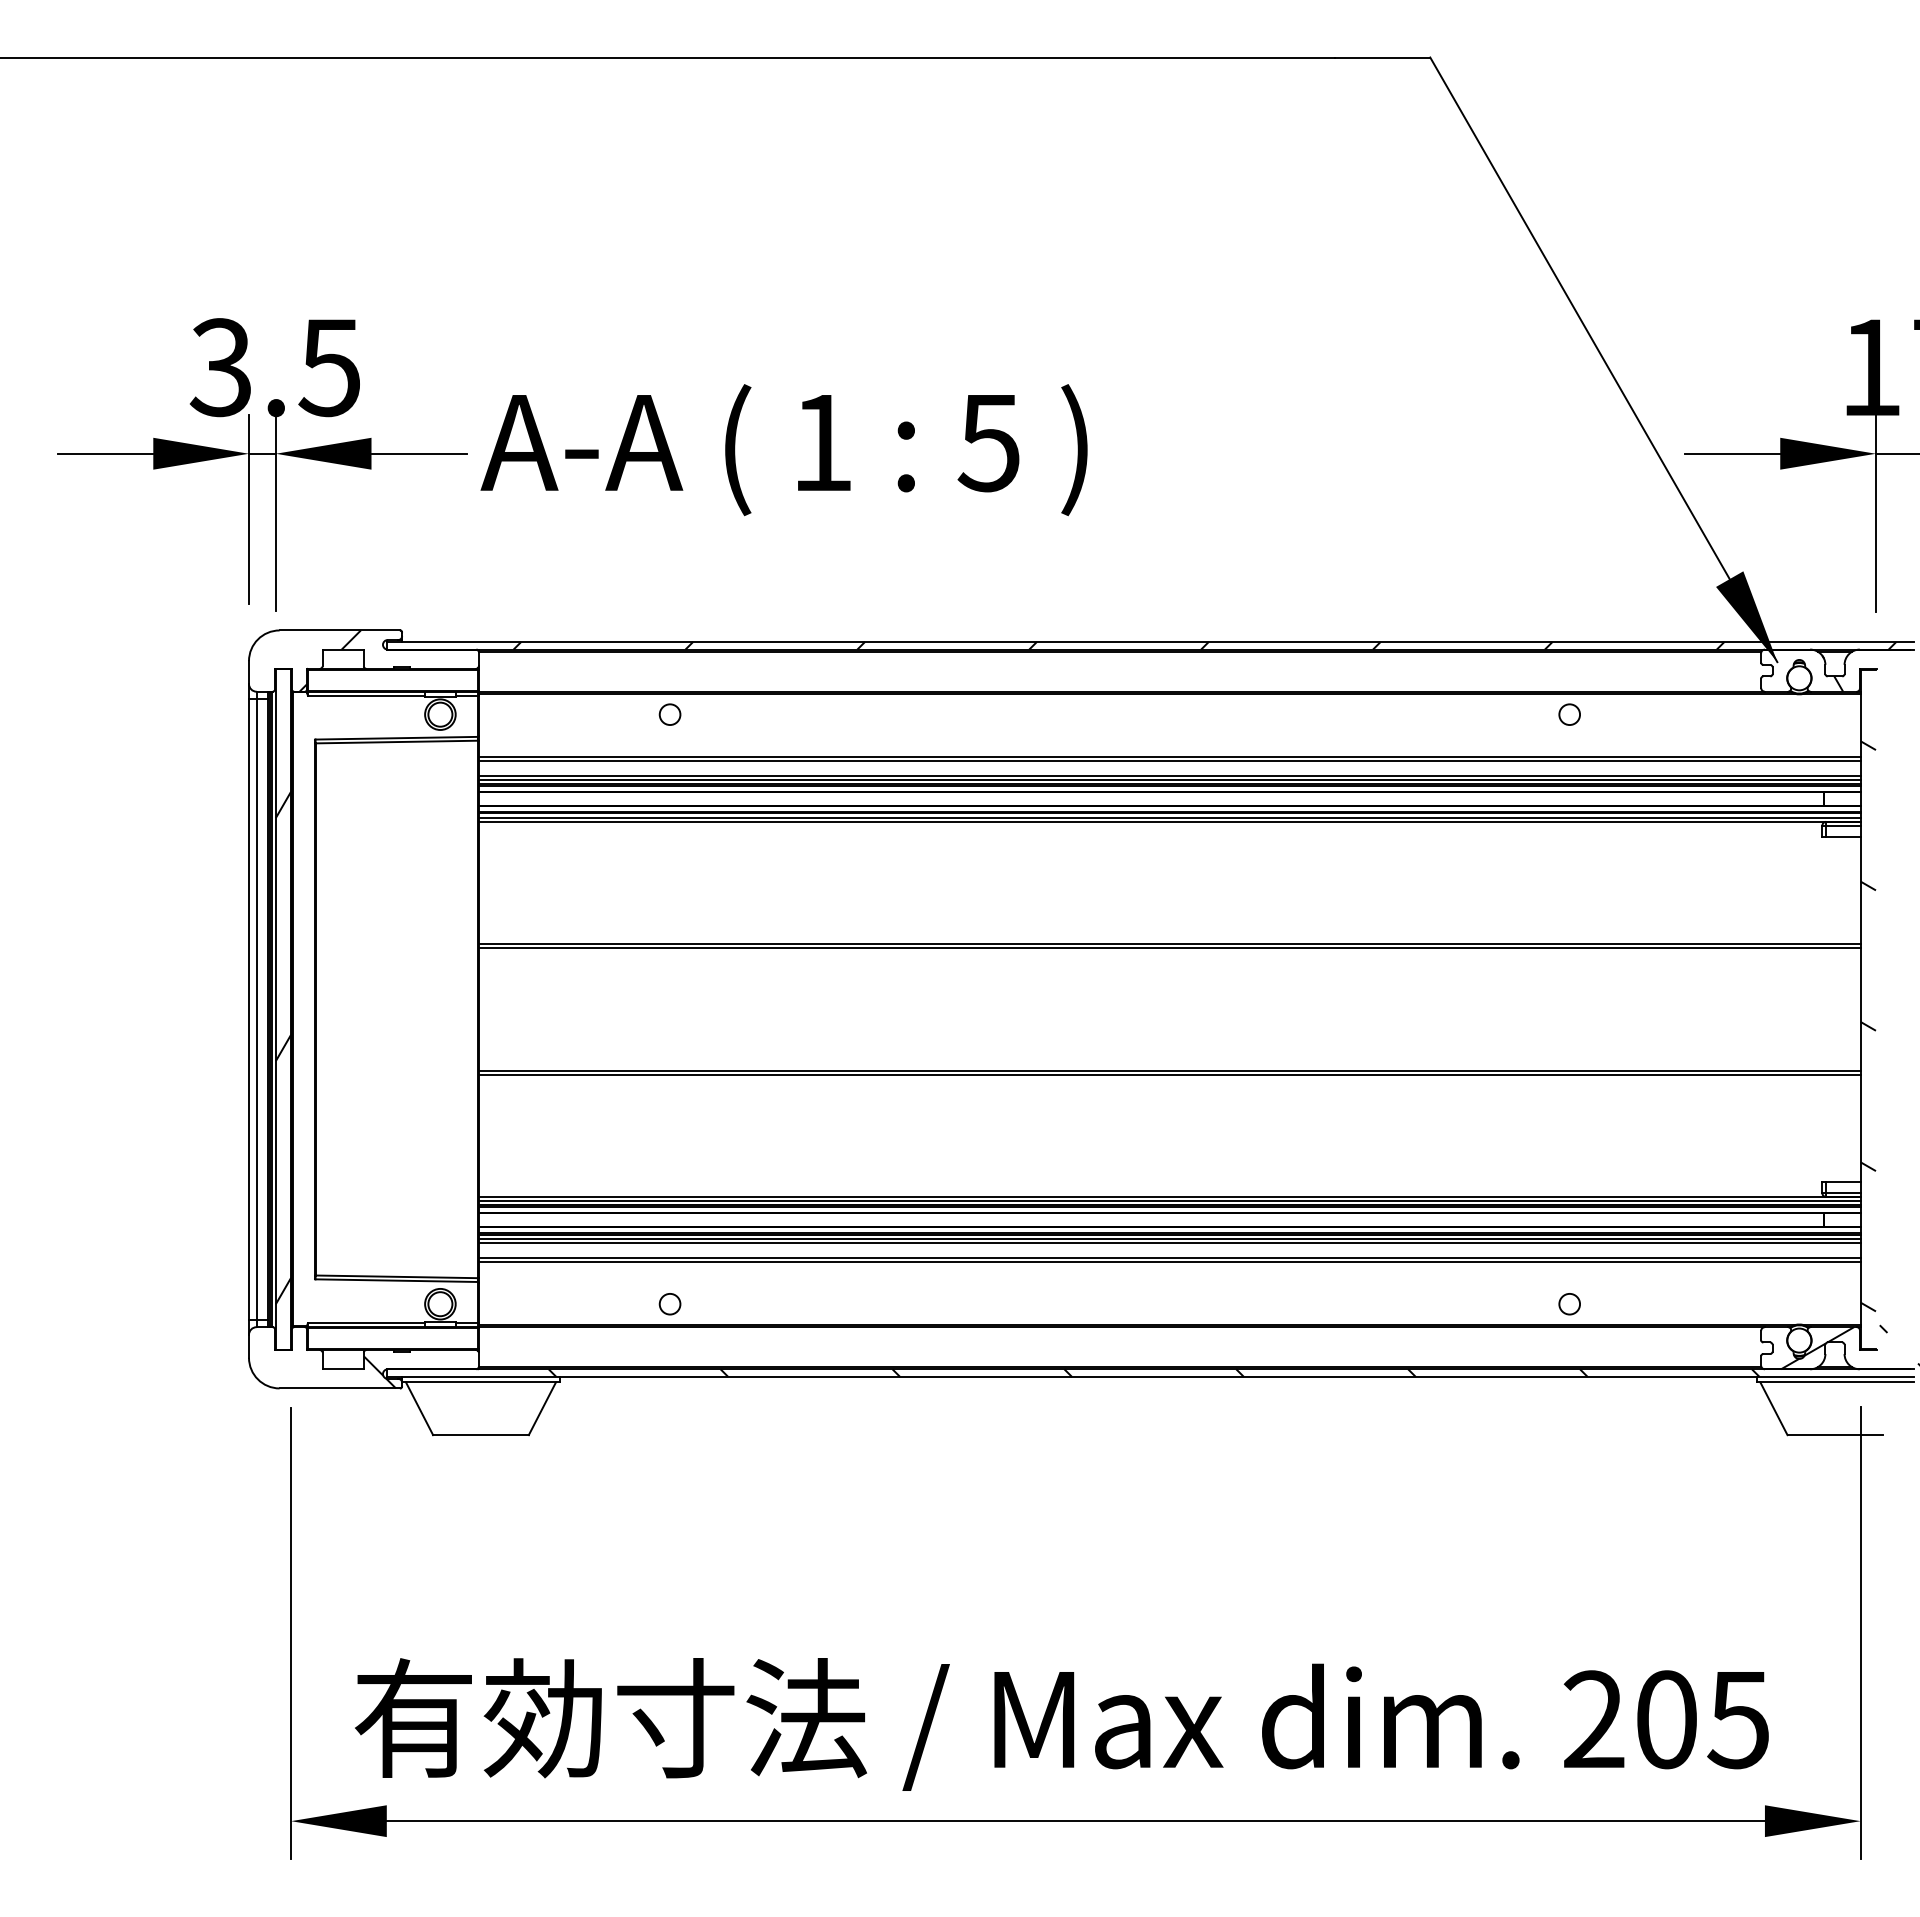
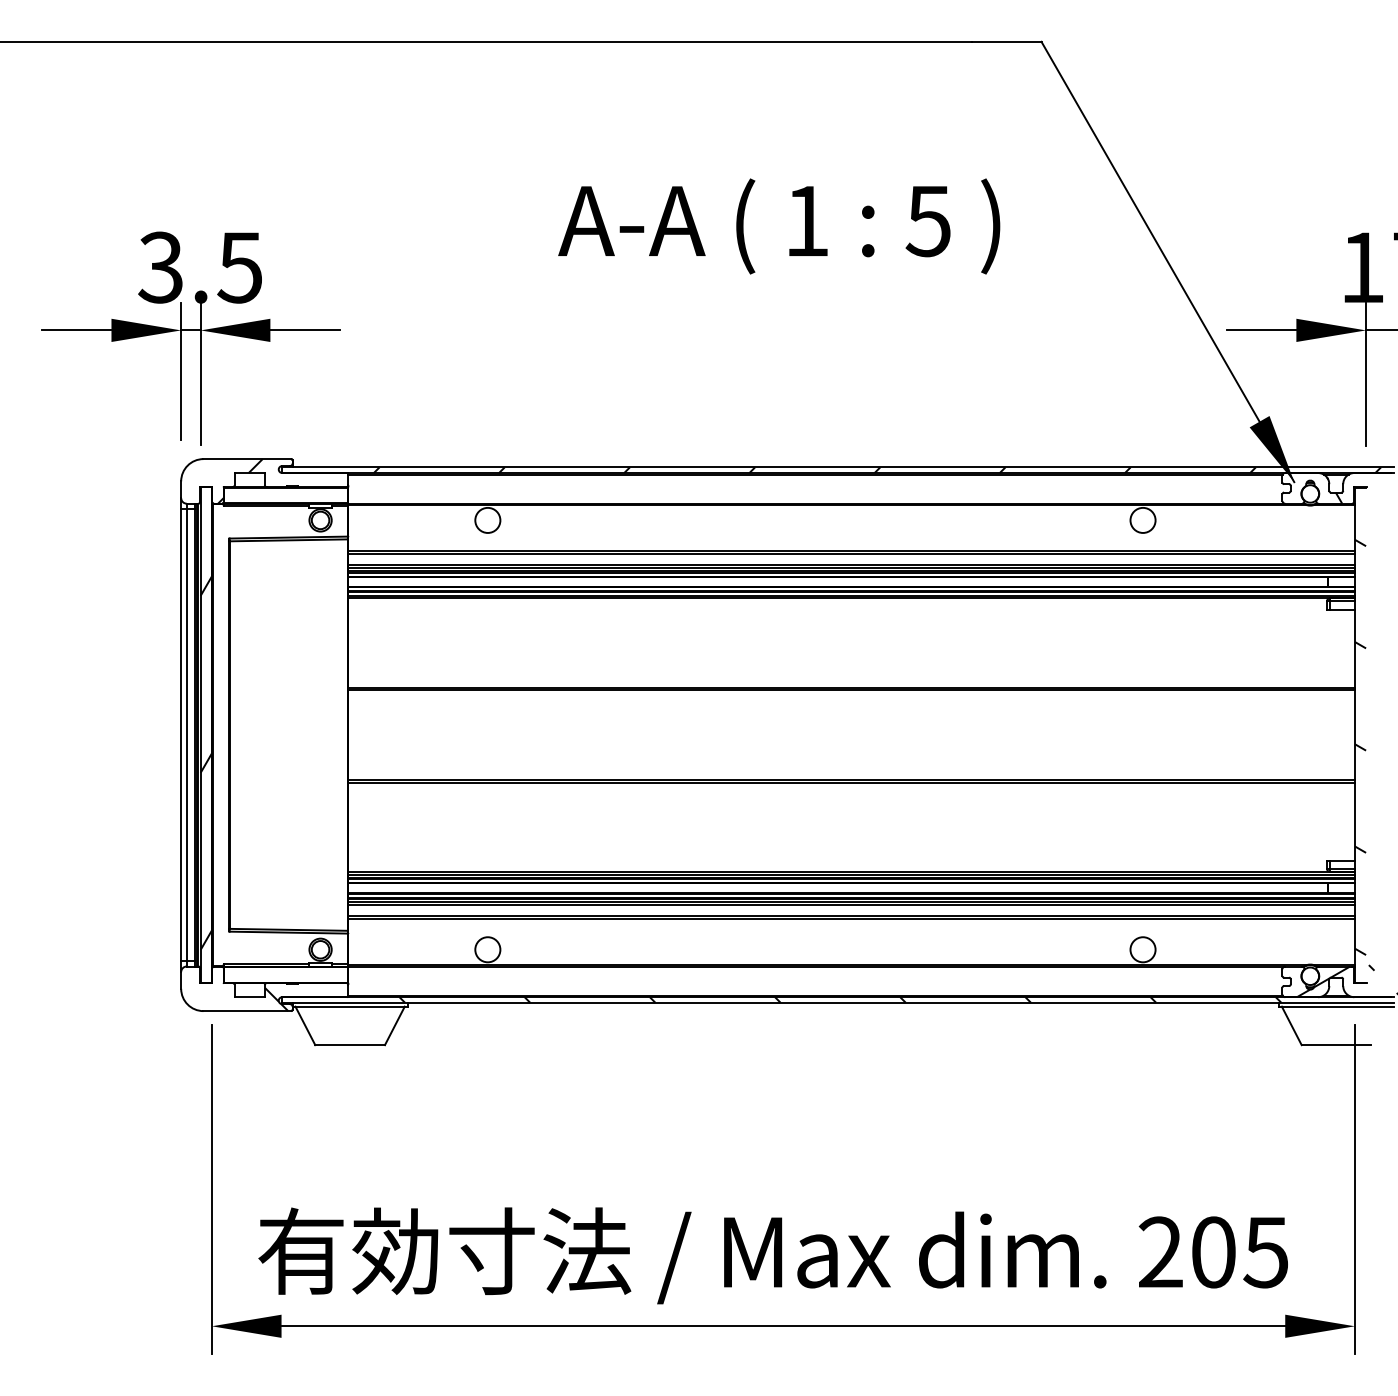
text: (783, 450) -> (778, 226), moved
circle: (669, 714) -> (487, 520), size x1.67
circle: (1569, 714) -> (1142, 520), size x1.67
circle: (669, 1303) -> (487, 949), size x1.67
circle: (1569, 1303) -> (1142, 949), size x1.67

